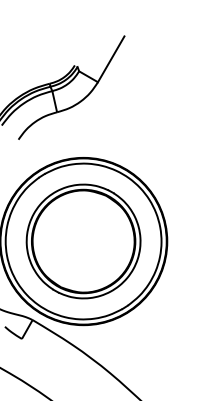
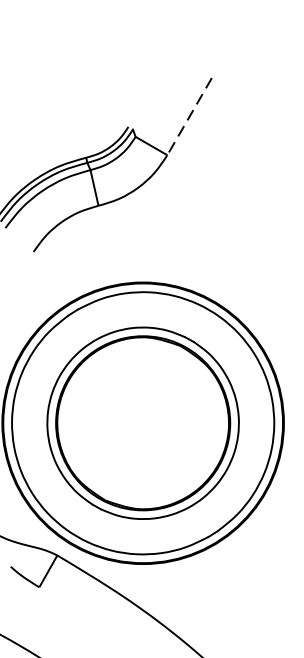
line: (110, 59) -> (188, 116), solid -> dashed

